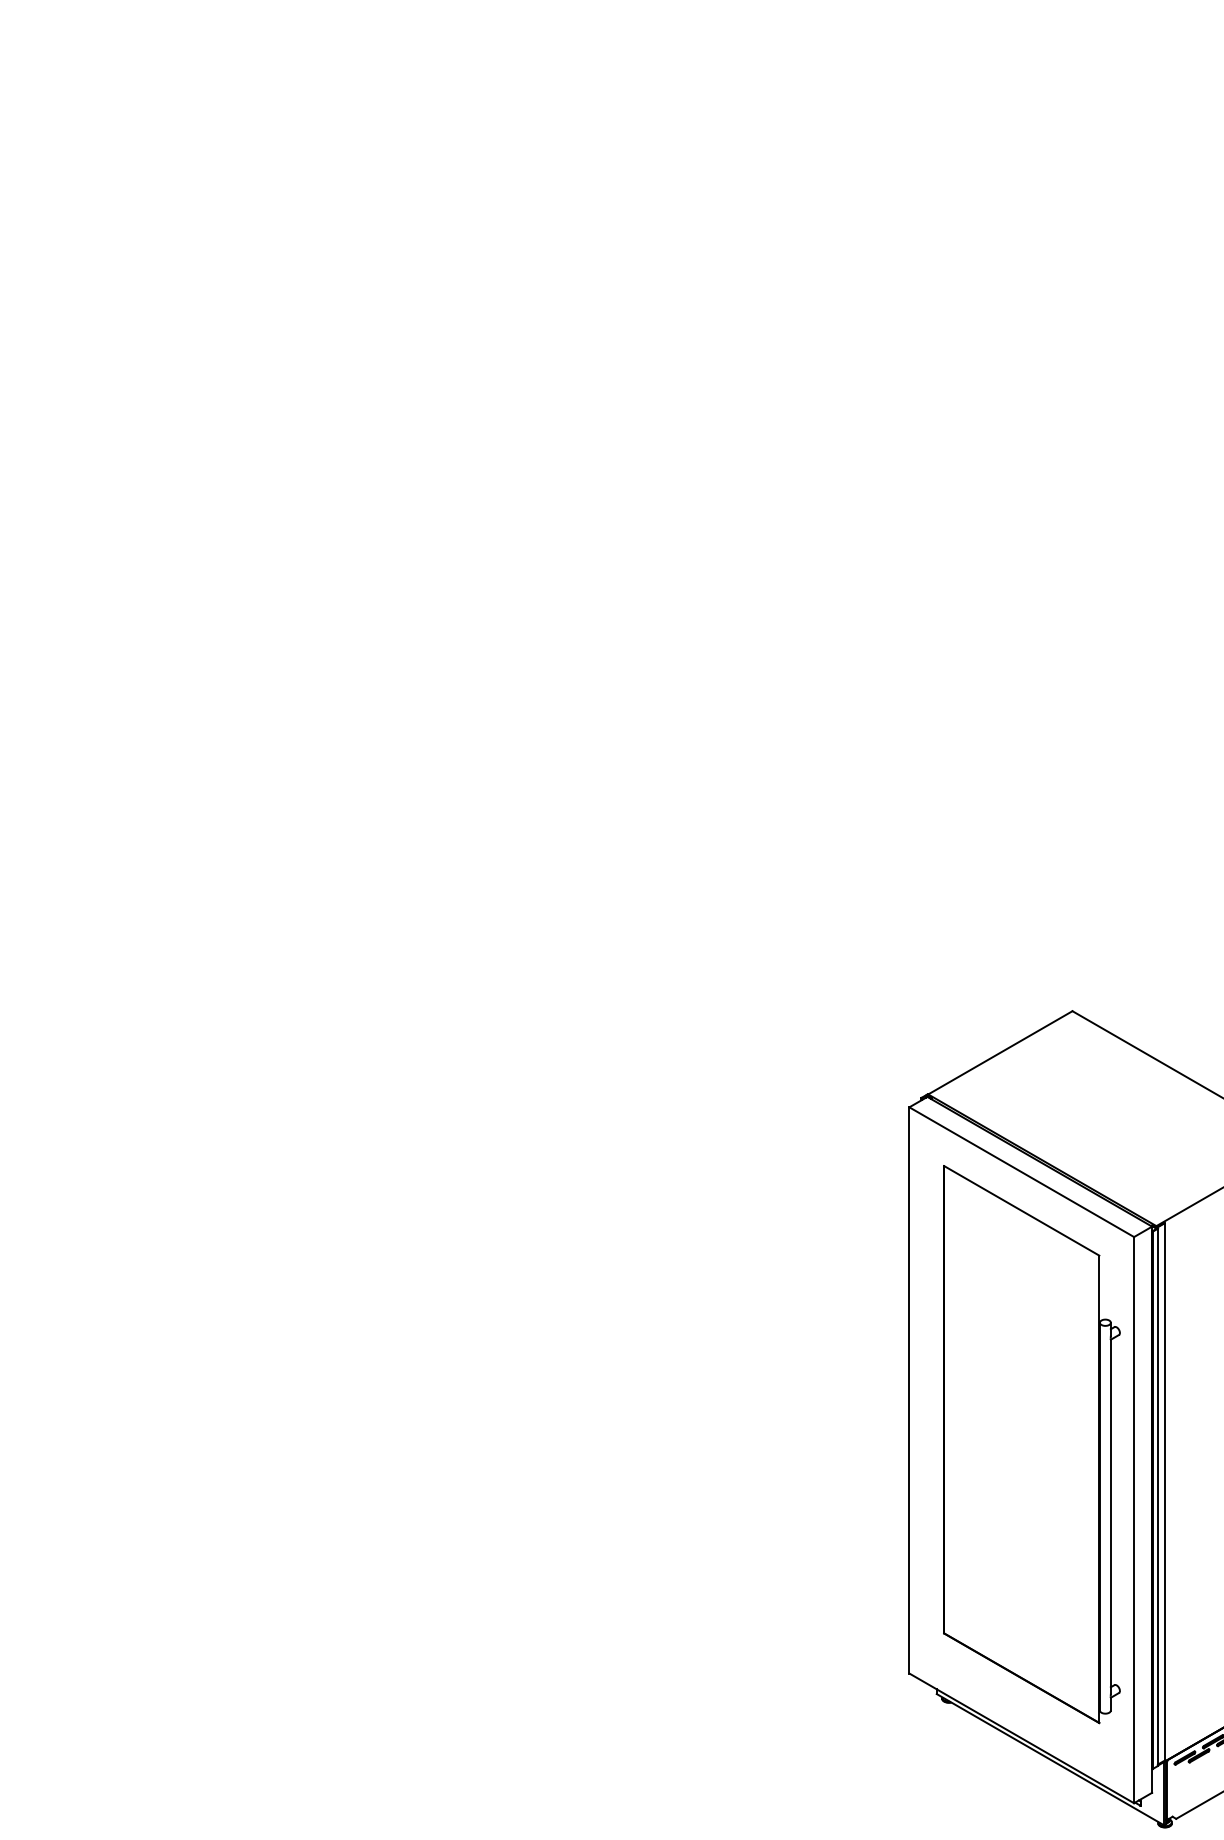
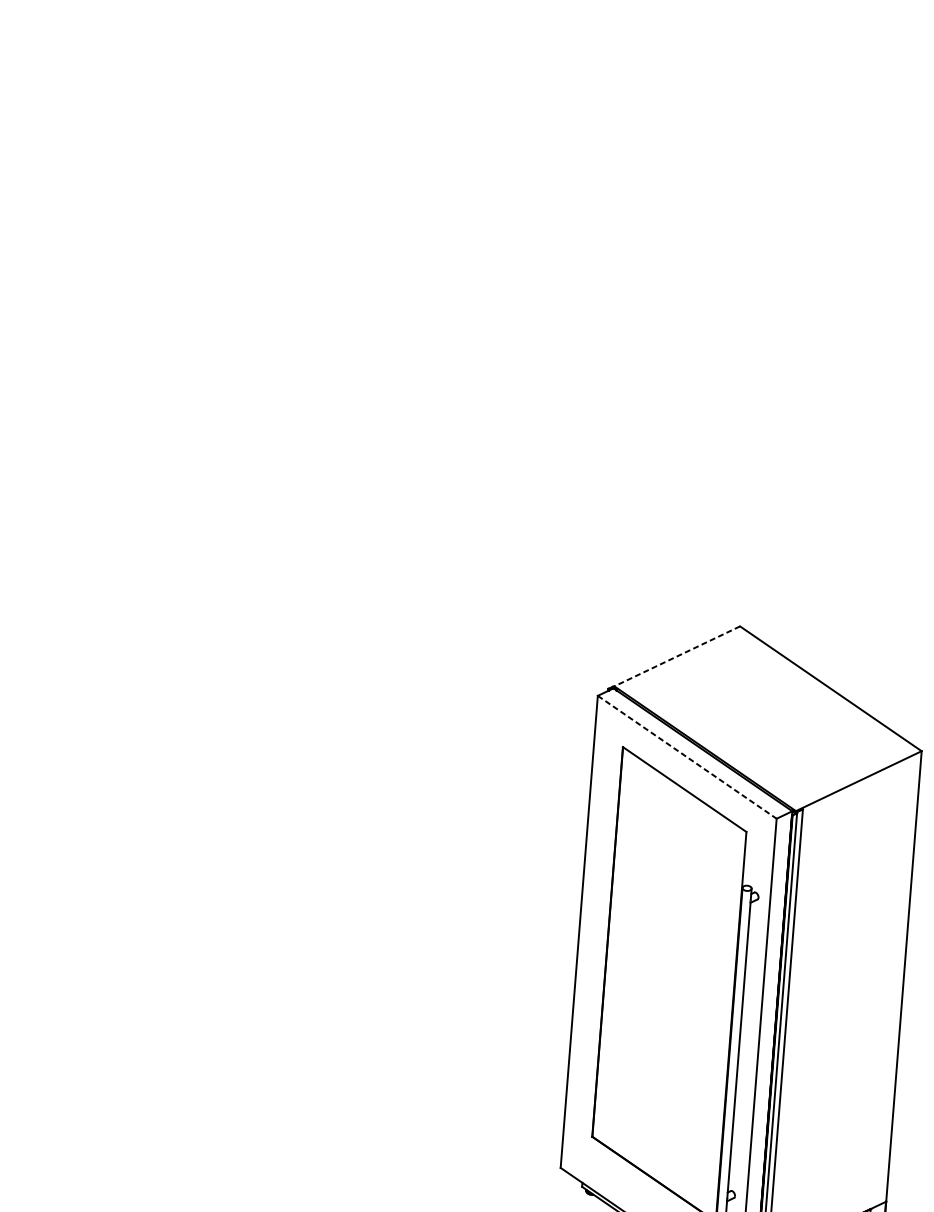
line: (999, 1053) -> (676, 656), solid -> dashed
line: (1021, 1172) -> (687, 757), solid -> dashed

